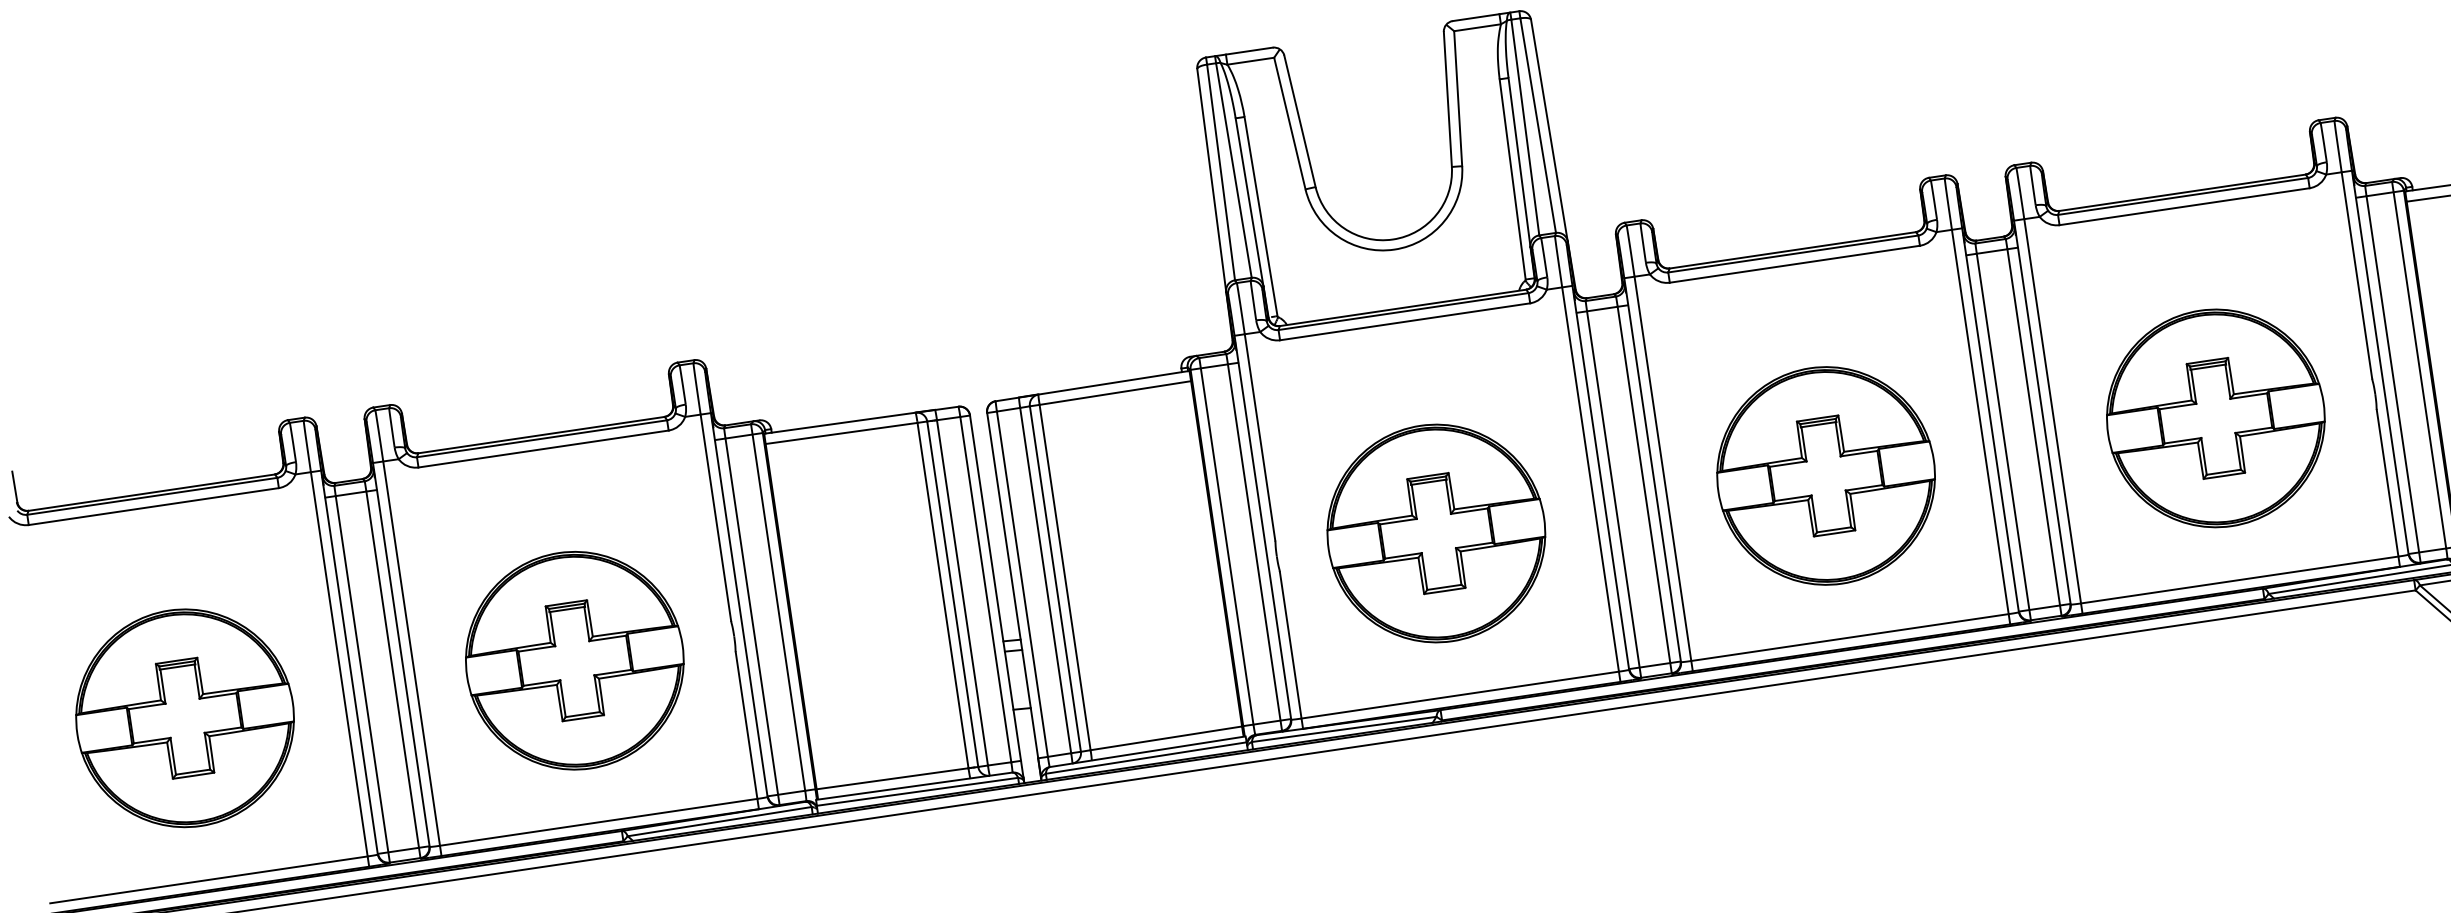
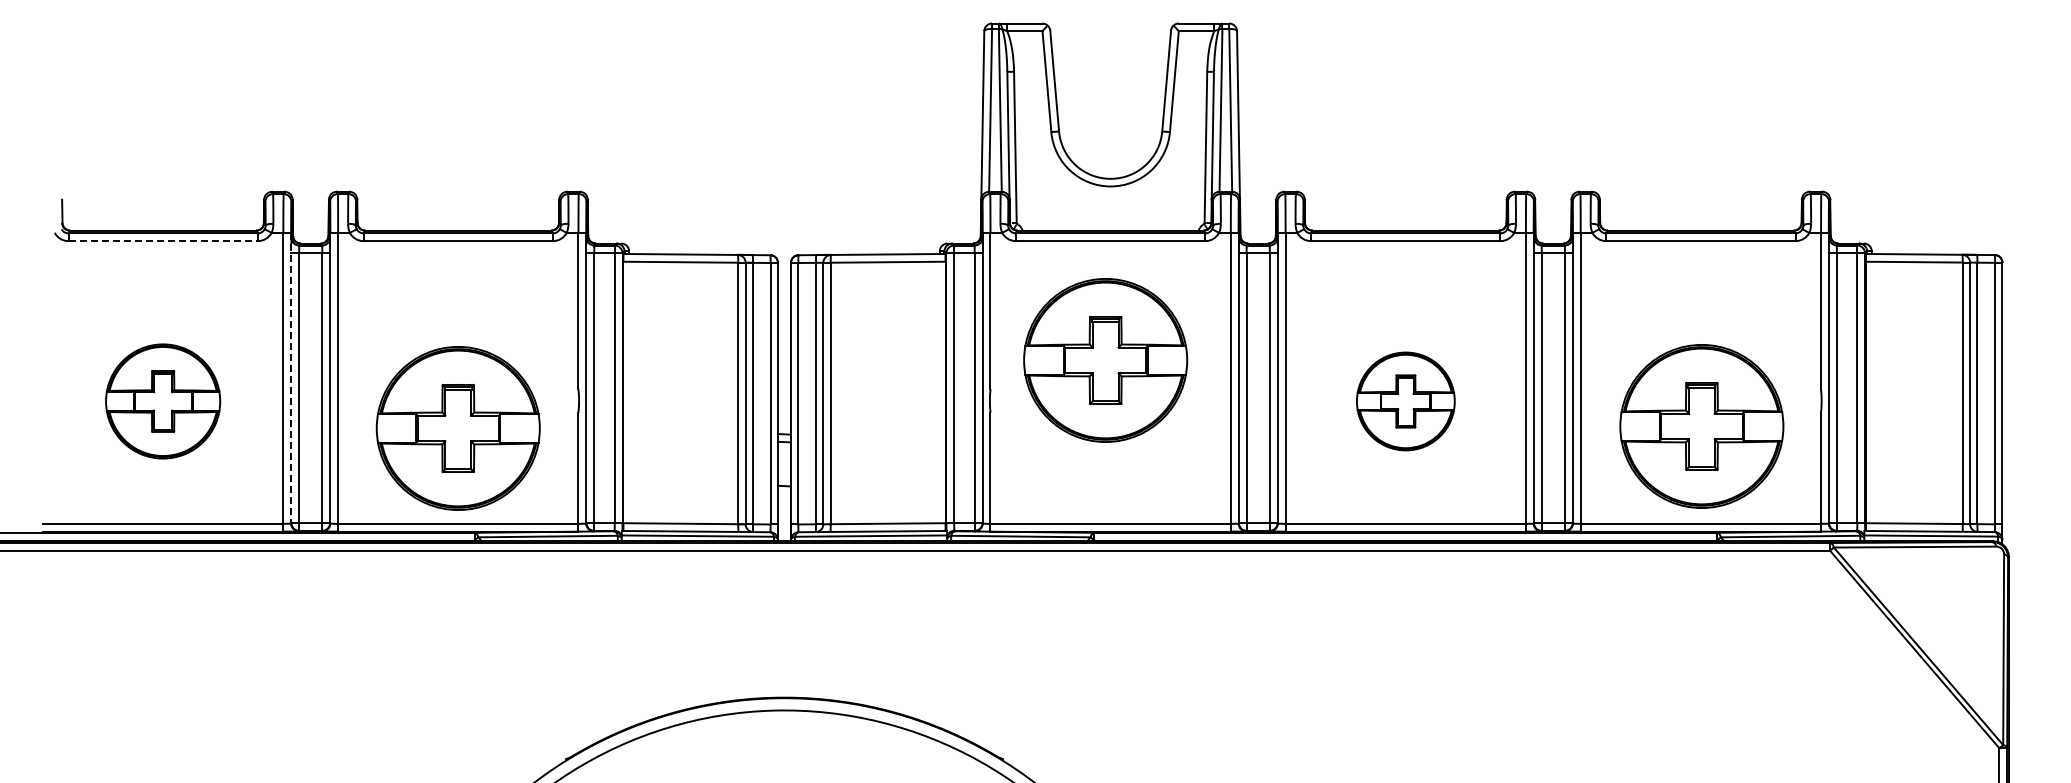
part: (2215, 418) -> (1701, 426), moved
part: (1825, 476) -> (1405, 401), size x0.6
line: (154, 506) -> (163, 241), solid -> dashed
part: (1436, 533) -> (1105, 360), moved
part: (573, 660) -> (457, 428), moved
line: (350, 662) -> (291, 378), solid -> dashed
part: (184, 718) -> (162, 401), size x0.7

